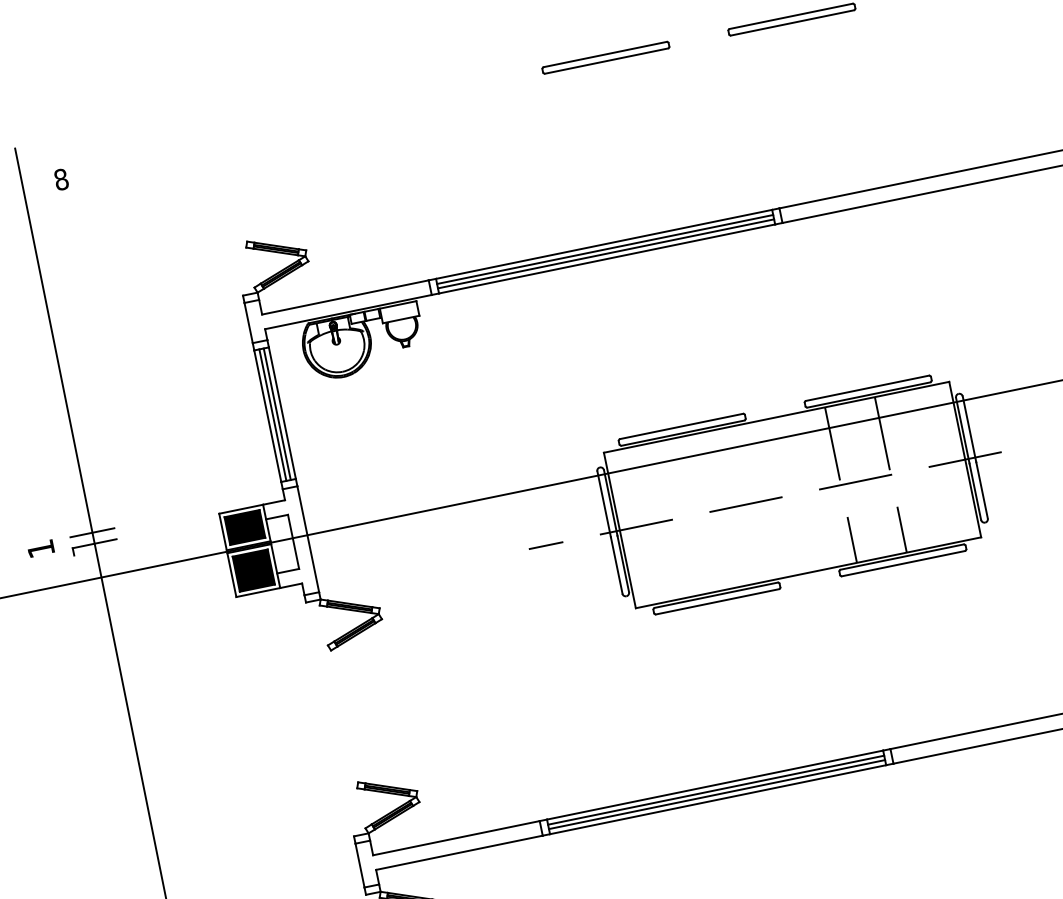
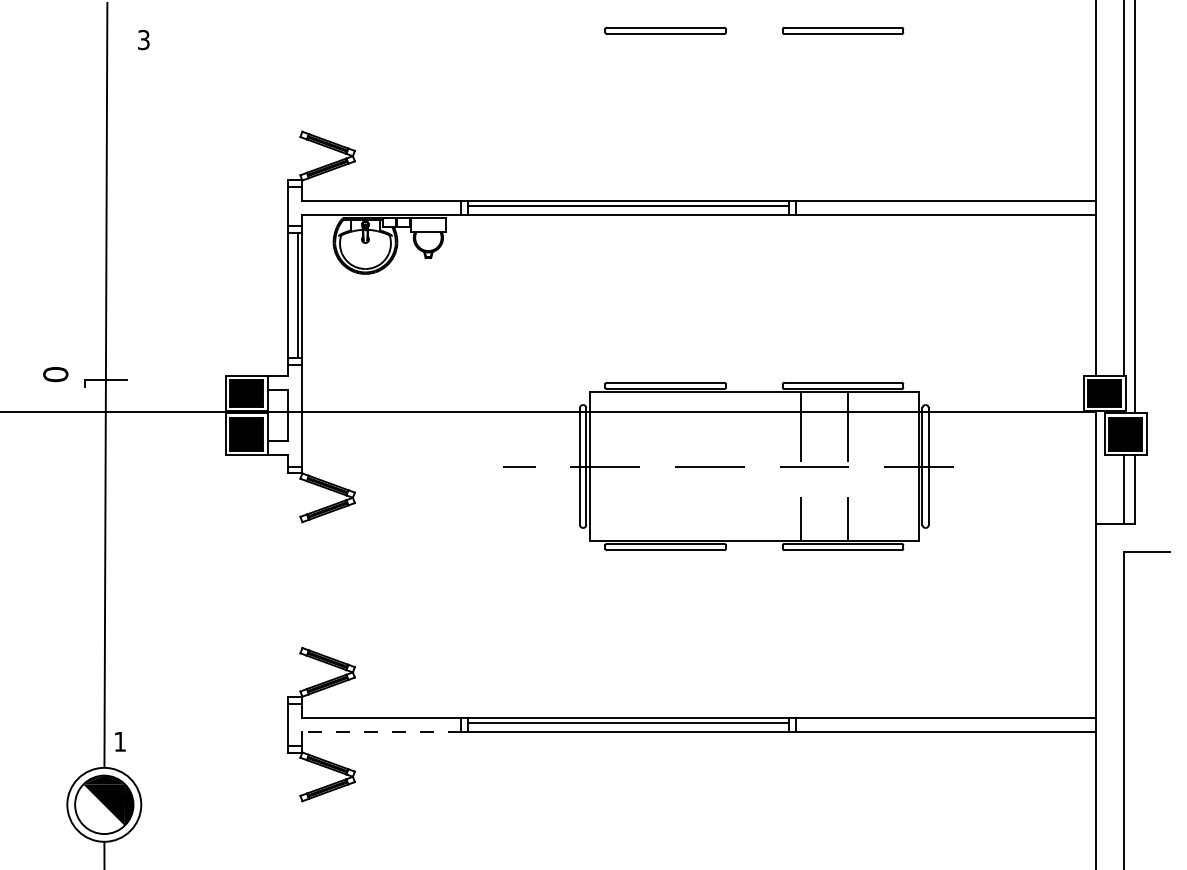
text: (61, 180) -> (143, 40), 8 -> 3
line: (605, 253) -> (628, 210), removed
line: (273, 415) -> (293, 295), removed
line: (92, 532) -> (105, 369), removed
text: (40, 548) -> (55, 374), 1 -> 0
line: (716, 794) -> (628, 726), removed
line: (458, 852) -> (381, 731), solid -> dashed

